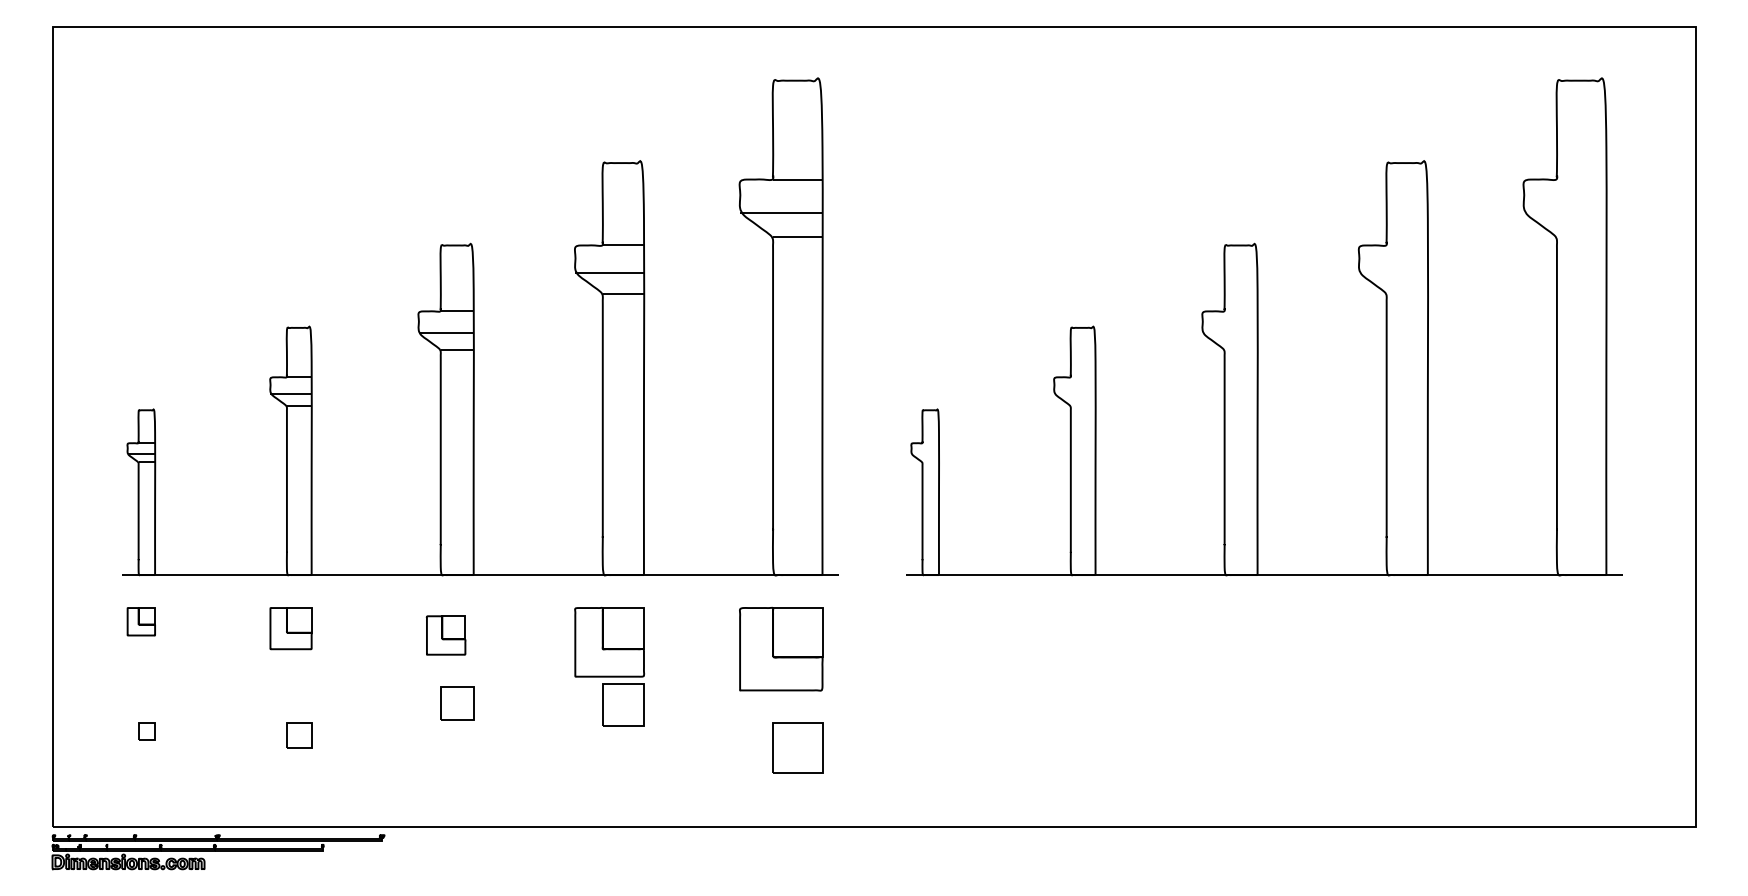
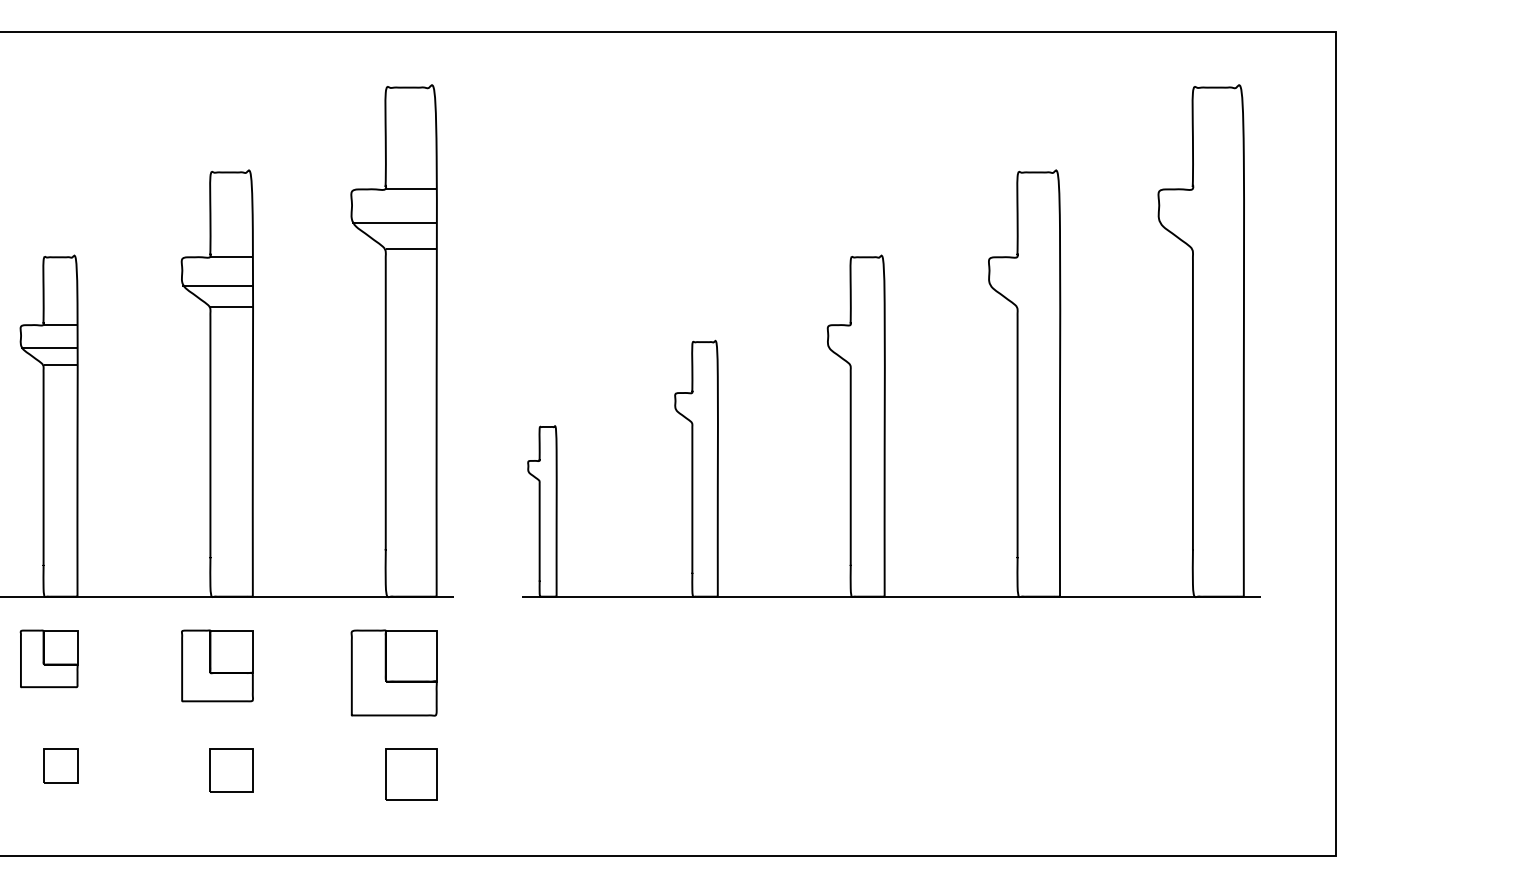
part: (445, 635) -> (48, 658), size x1.43
part: (457, 703) -> (60, 765), moved
part: (623, 704) -> (231, 770), moved

